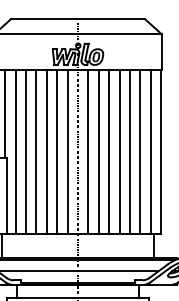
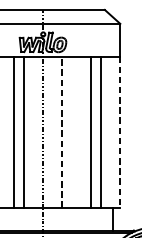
line: (36, 151) -> (4, 132), removed
line: (67, 151) -> (33, 132), removed
line: (88, 151) -> (52, 132), removed
line: (98, 151) -> (61, 132), solid -> dashed
line: (109, 151) -> (72, 132), removed
line: (119, 151) -> (81, 132), removed
line: (150, 151) -> (109, 132), removed
line: (161, 151) -> (120, 132), solid -> dashed

